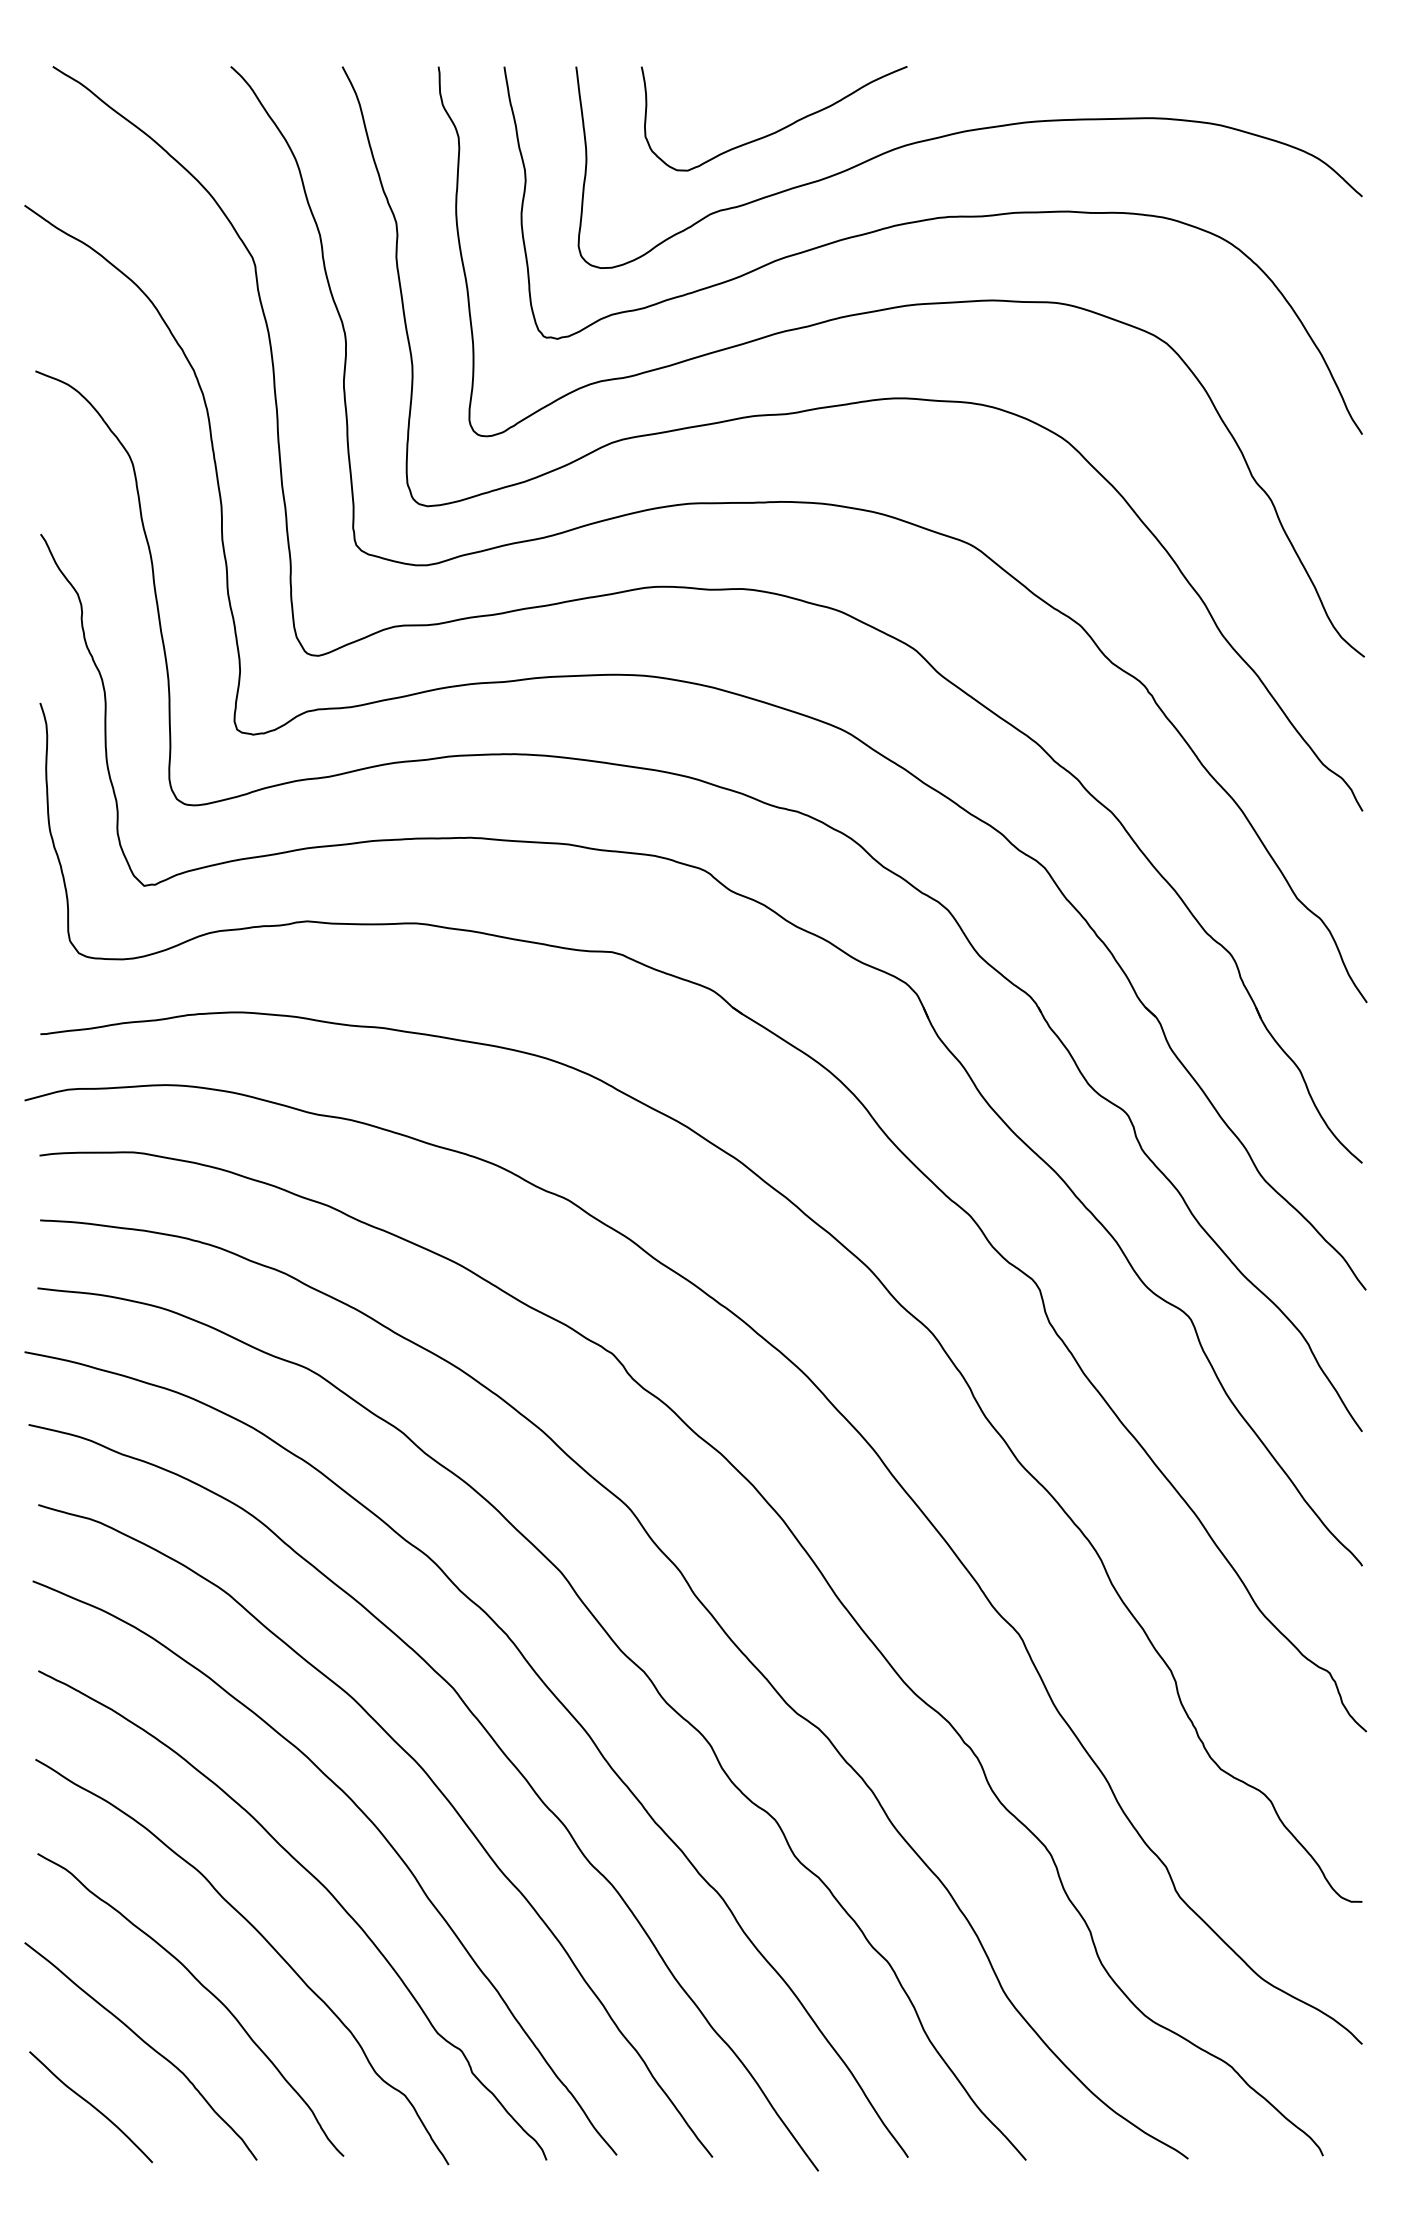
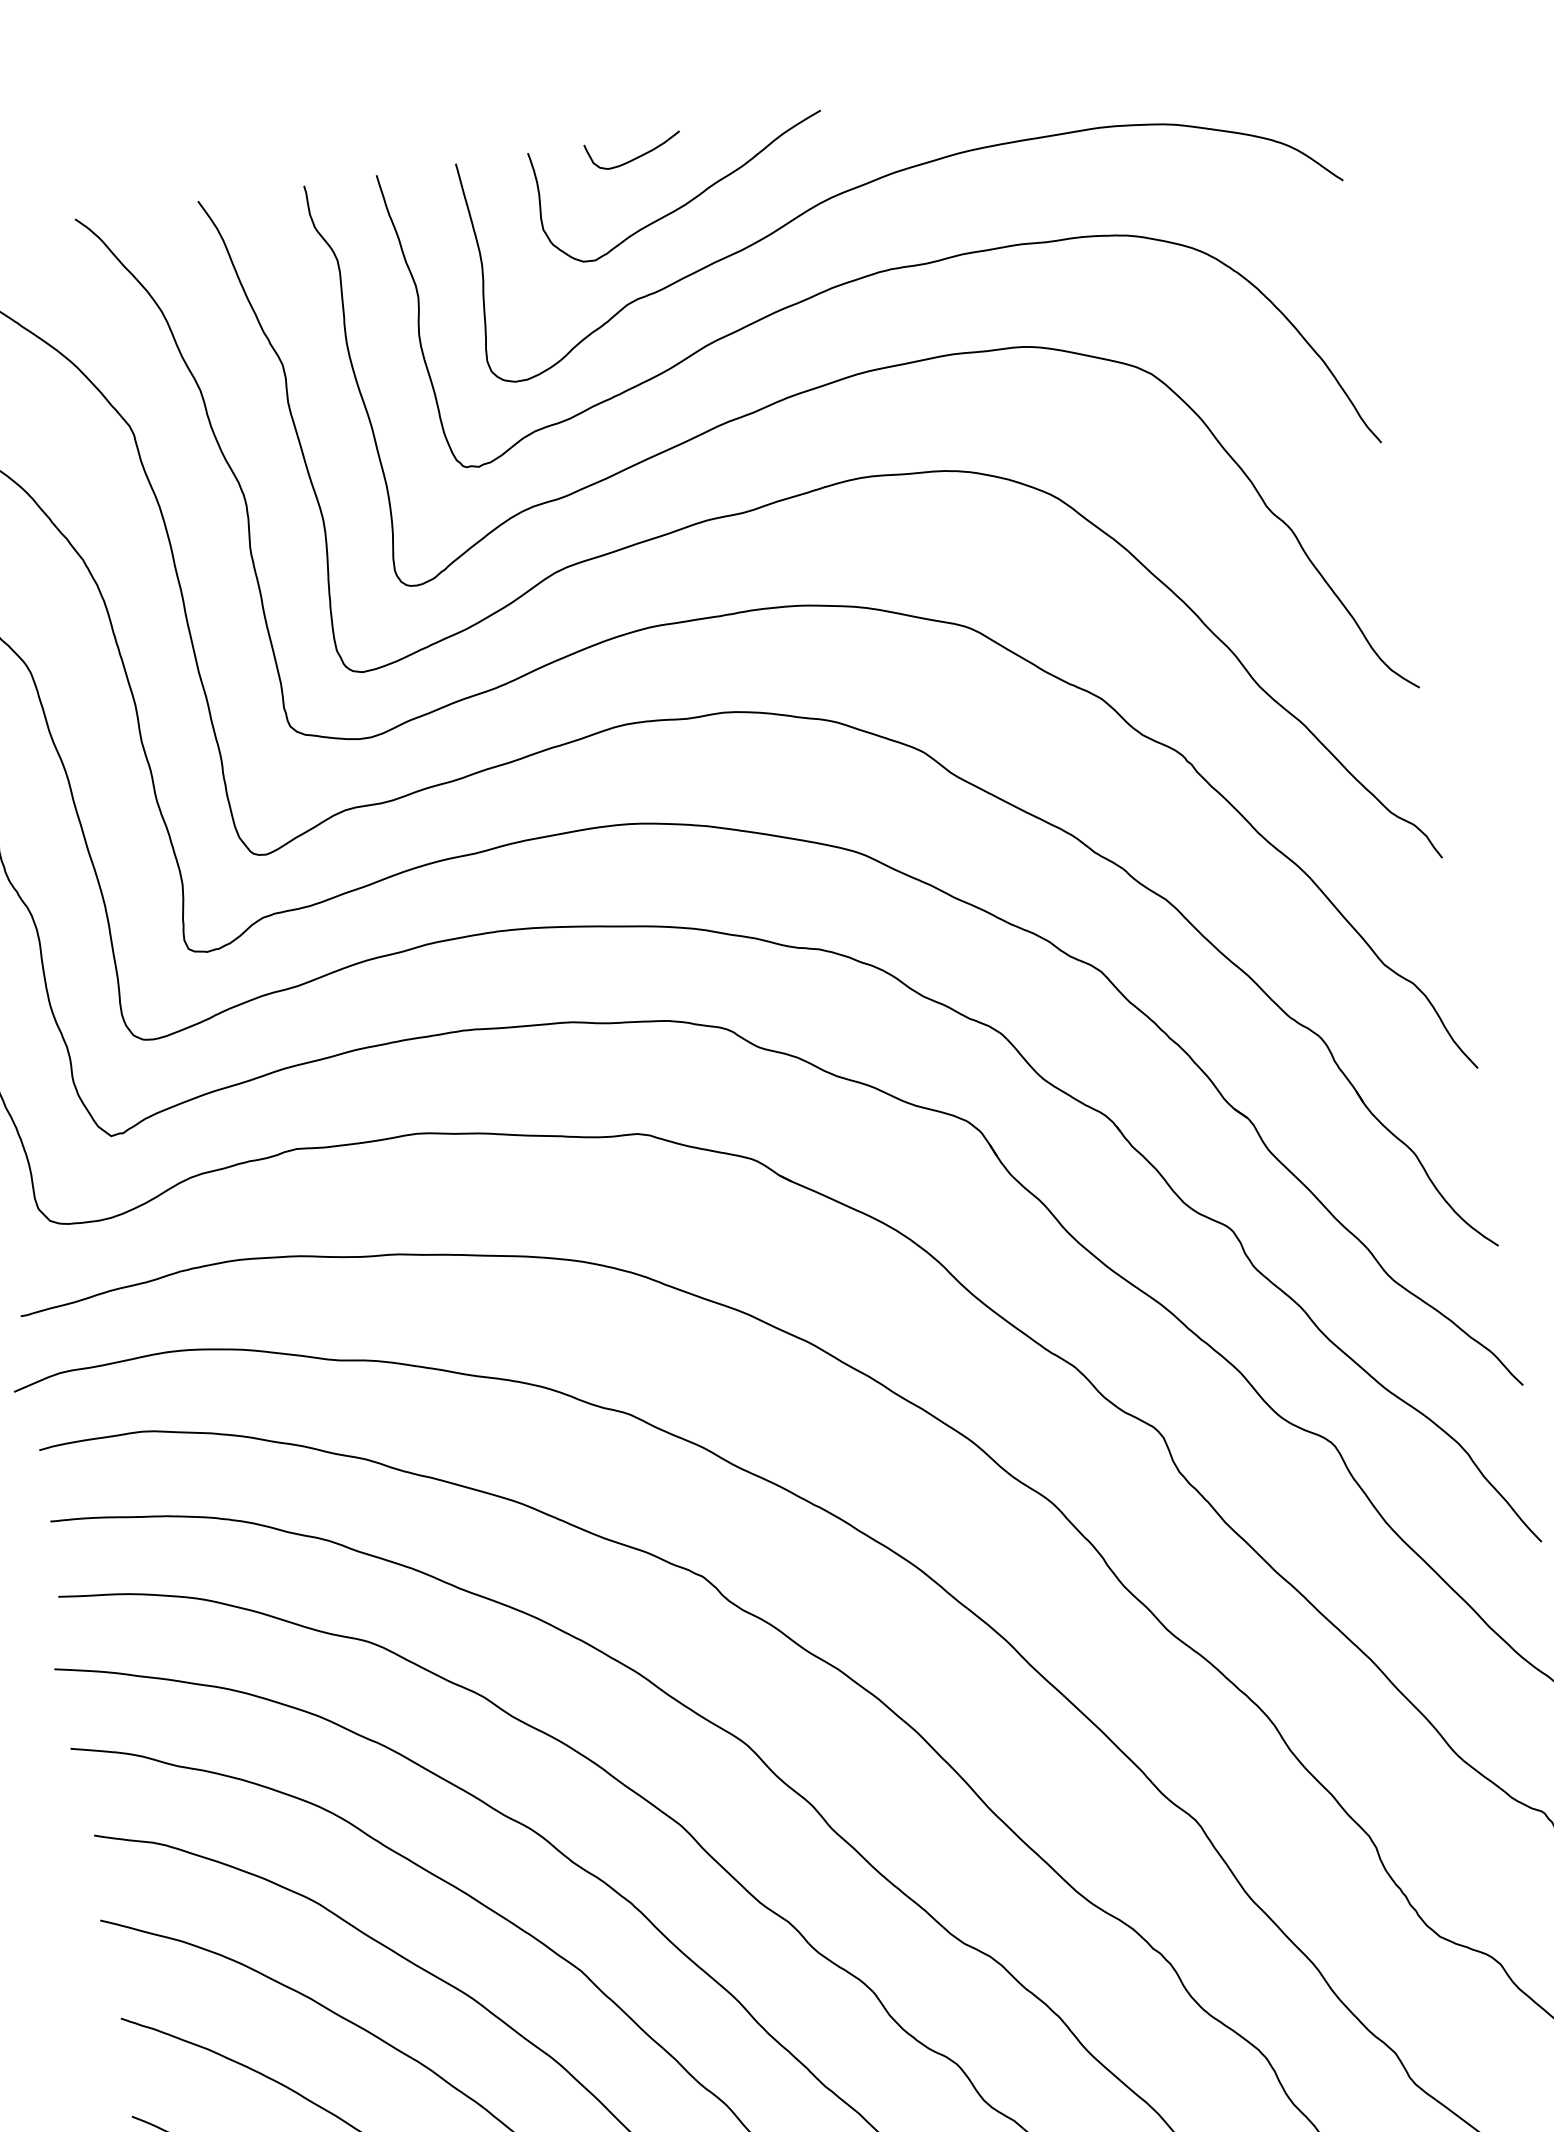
curve: (735, 84) -> (634, 157), added

